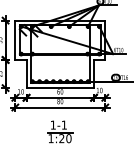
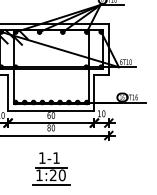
line: (59, 146) -> (50, 185), added

